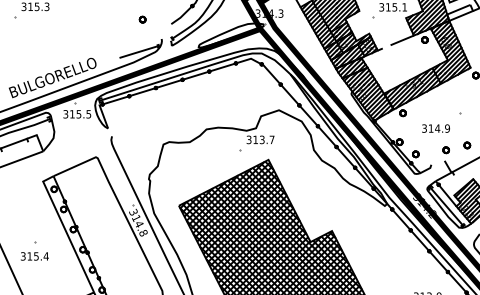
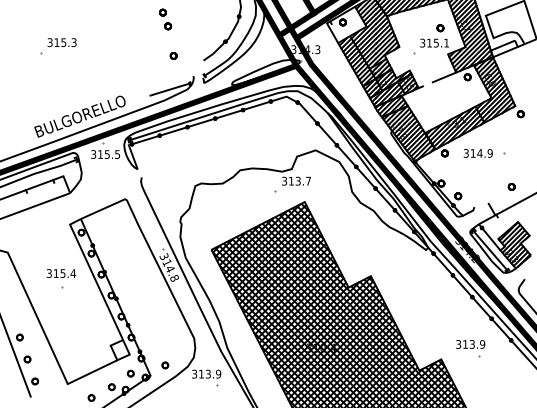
text: (435, 128) -> (477, 153), moved
part: (445, 149) -> (489, 191), removed
text: (34, 256) -> (61, 273), moved

